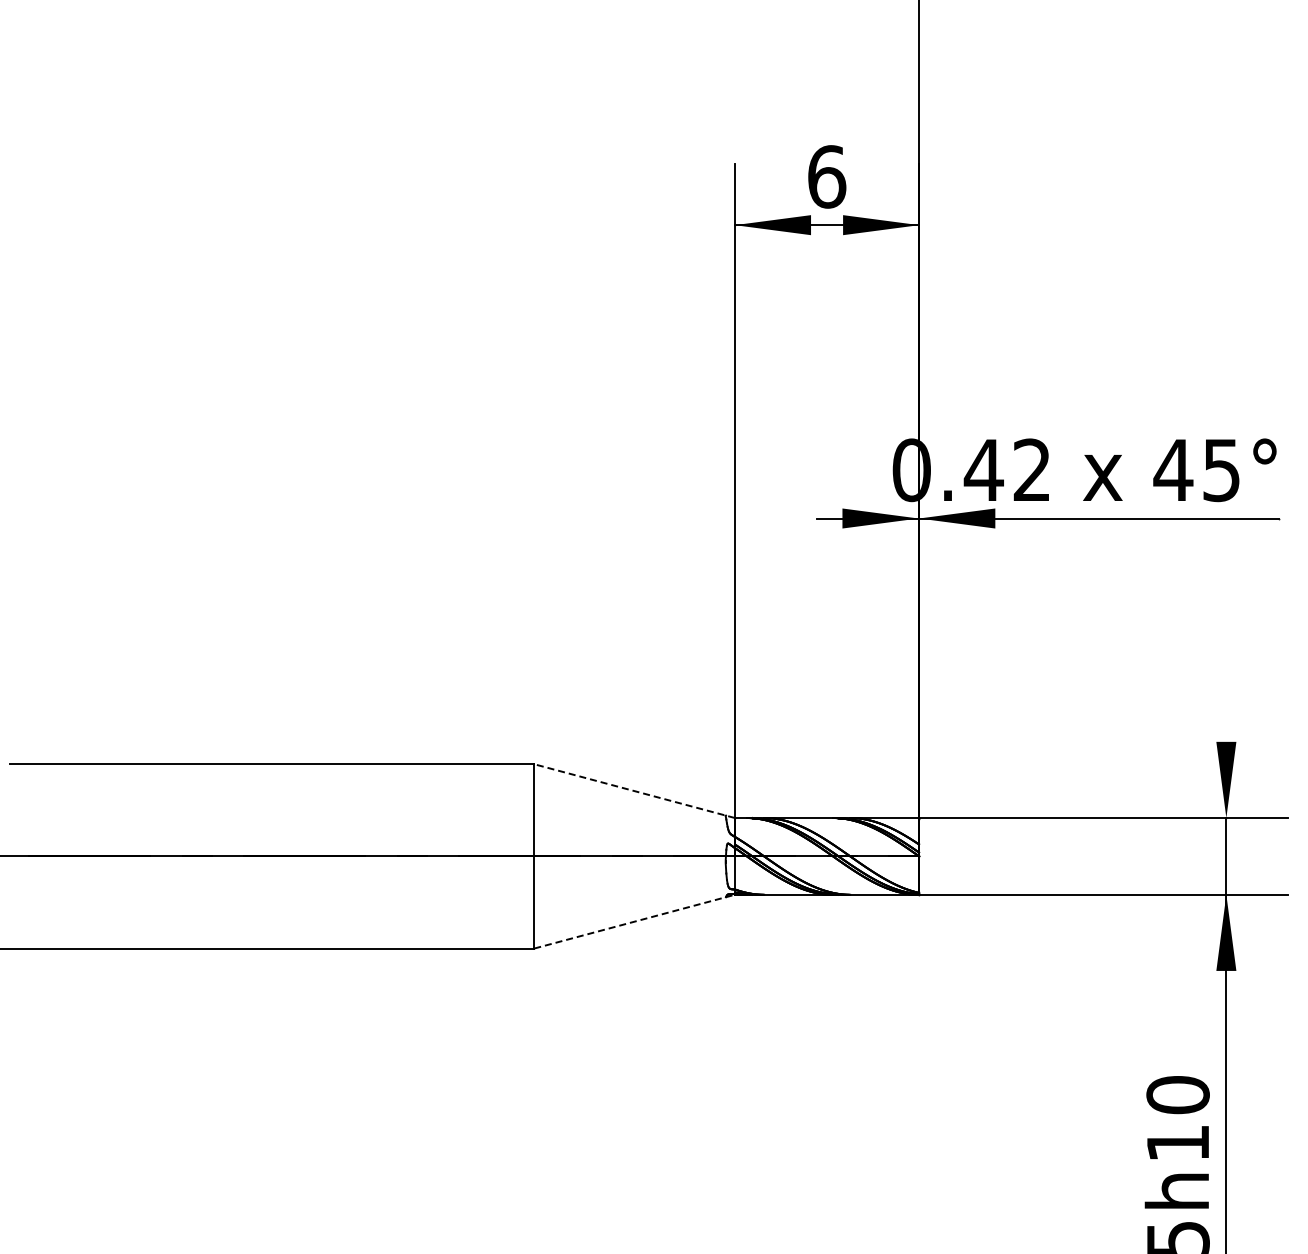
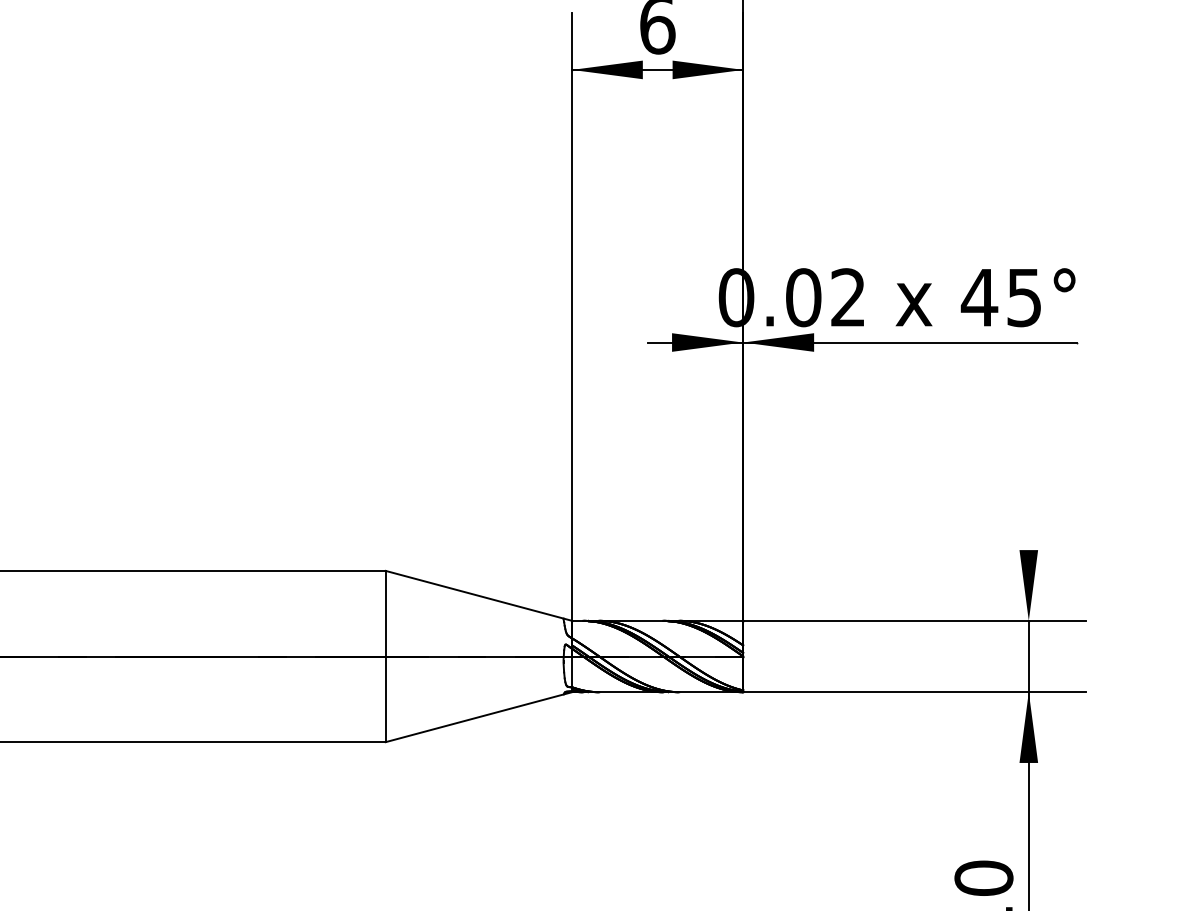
text: (983, 470) -> (803, 297), 0.42 -> 0.02
line: (634, 791) -> (478, 596), dashed -> solid
line: (634, 921) -> (478, 717), dashed -> solid

